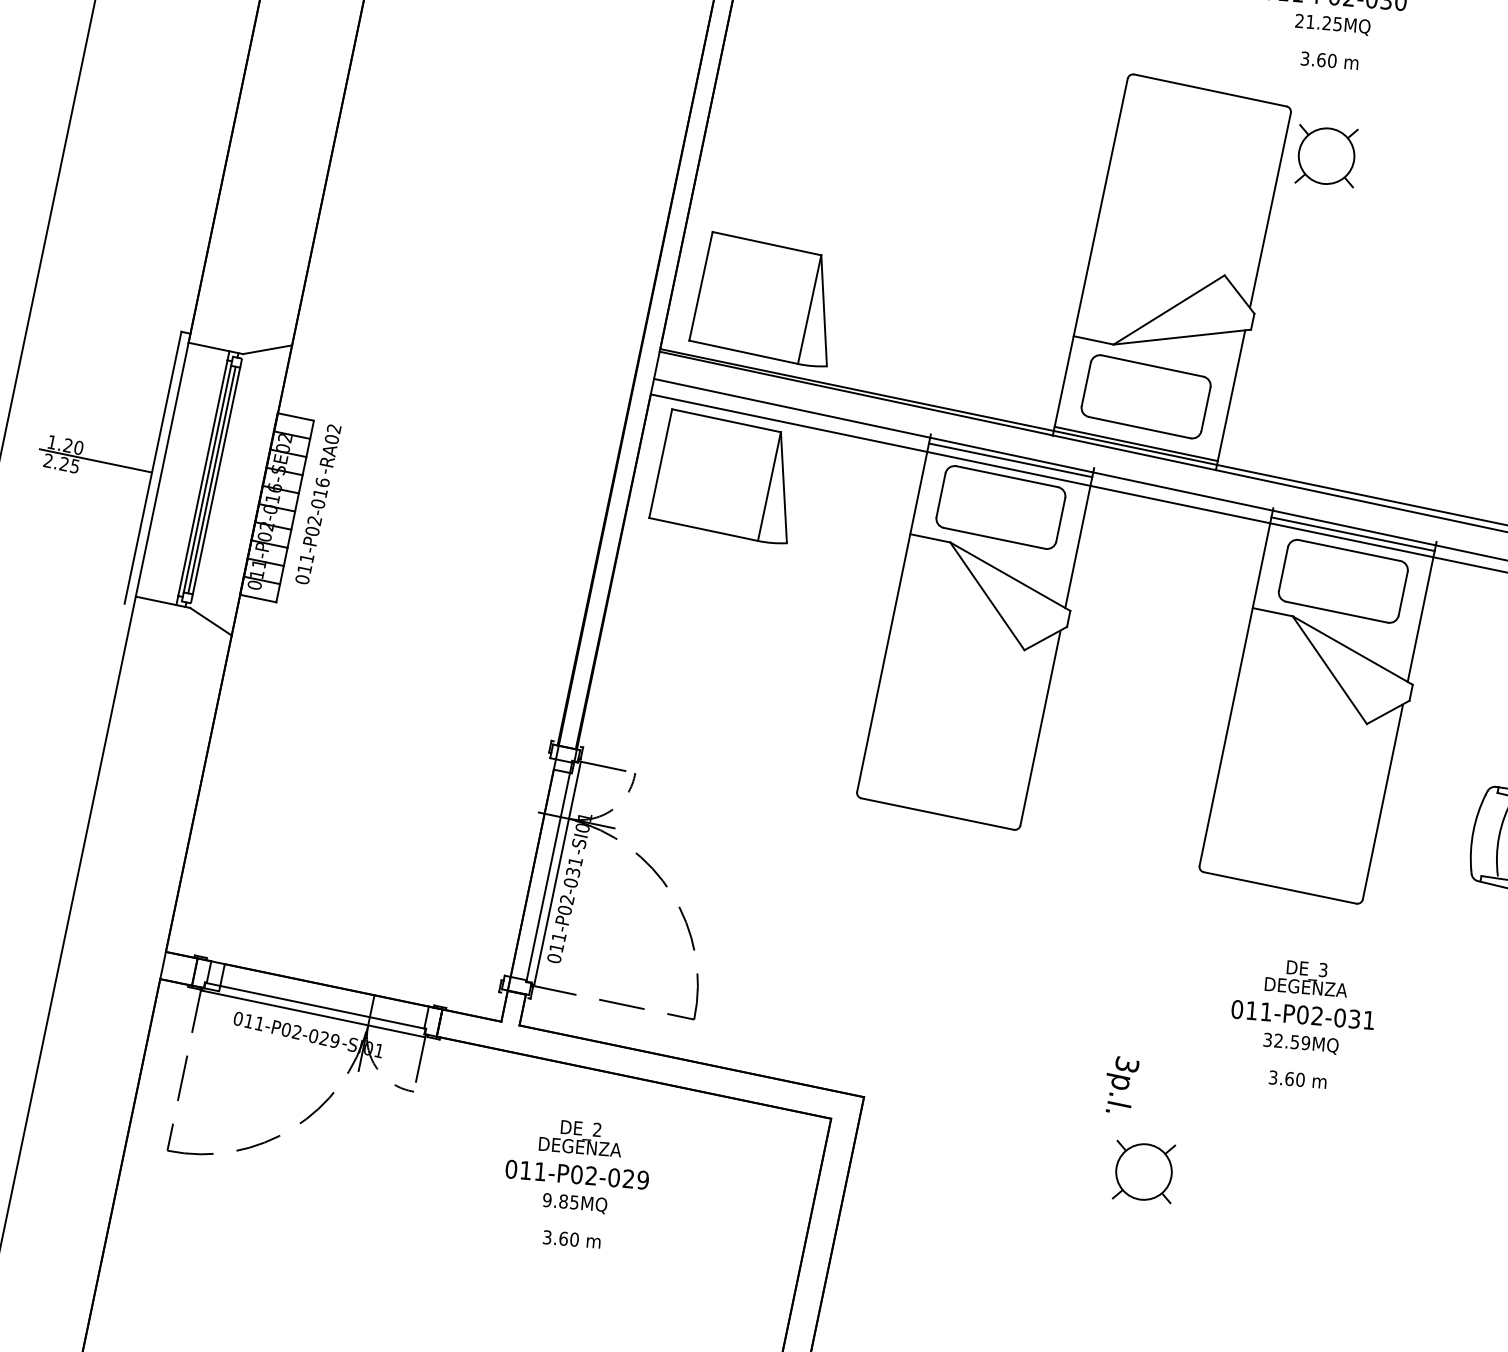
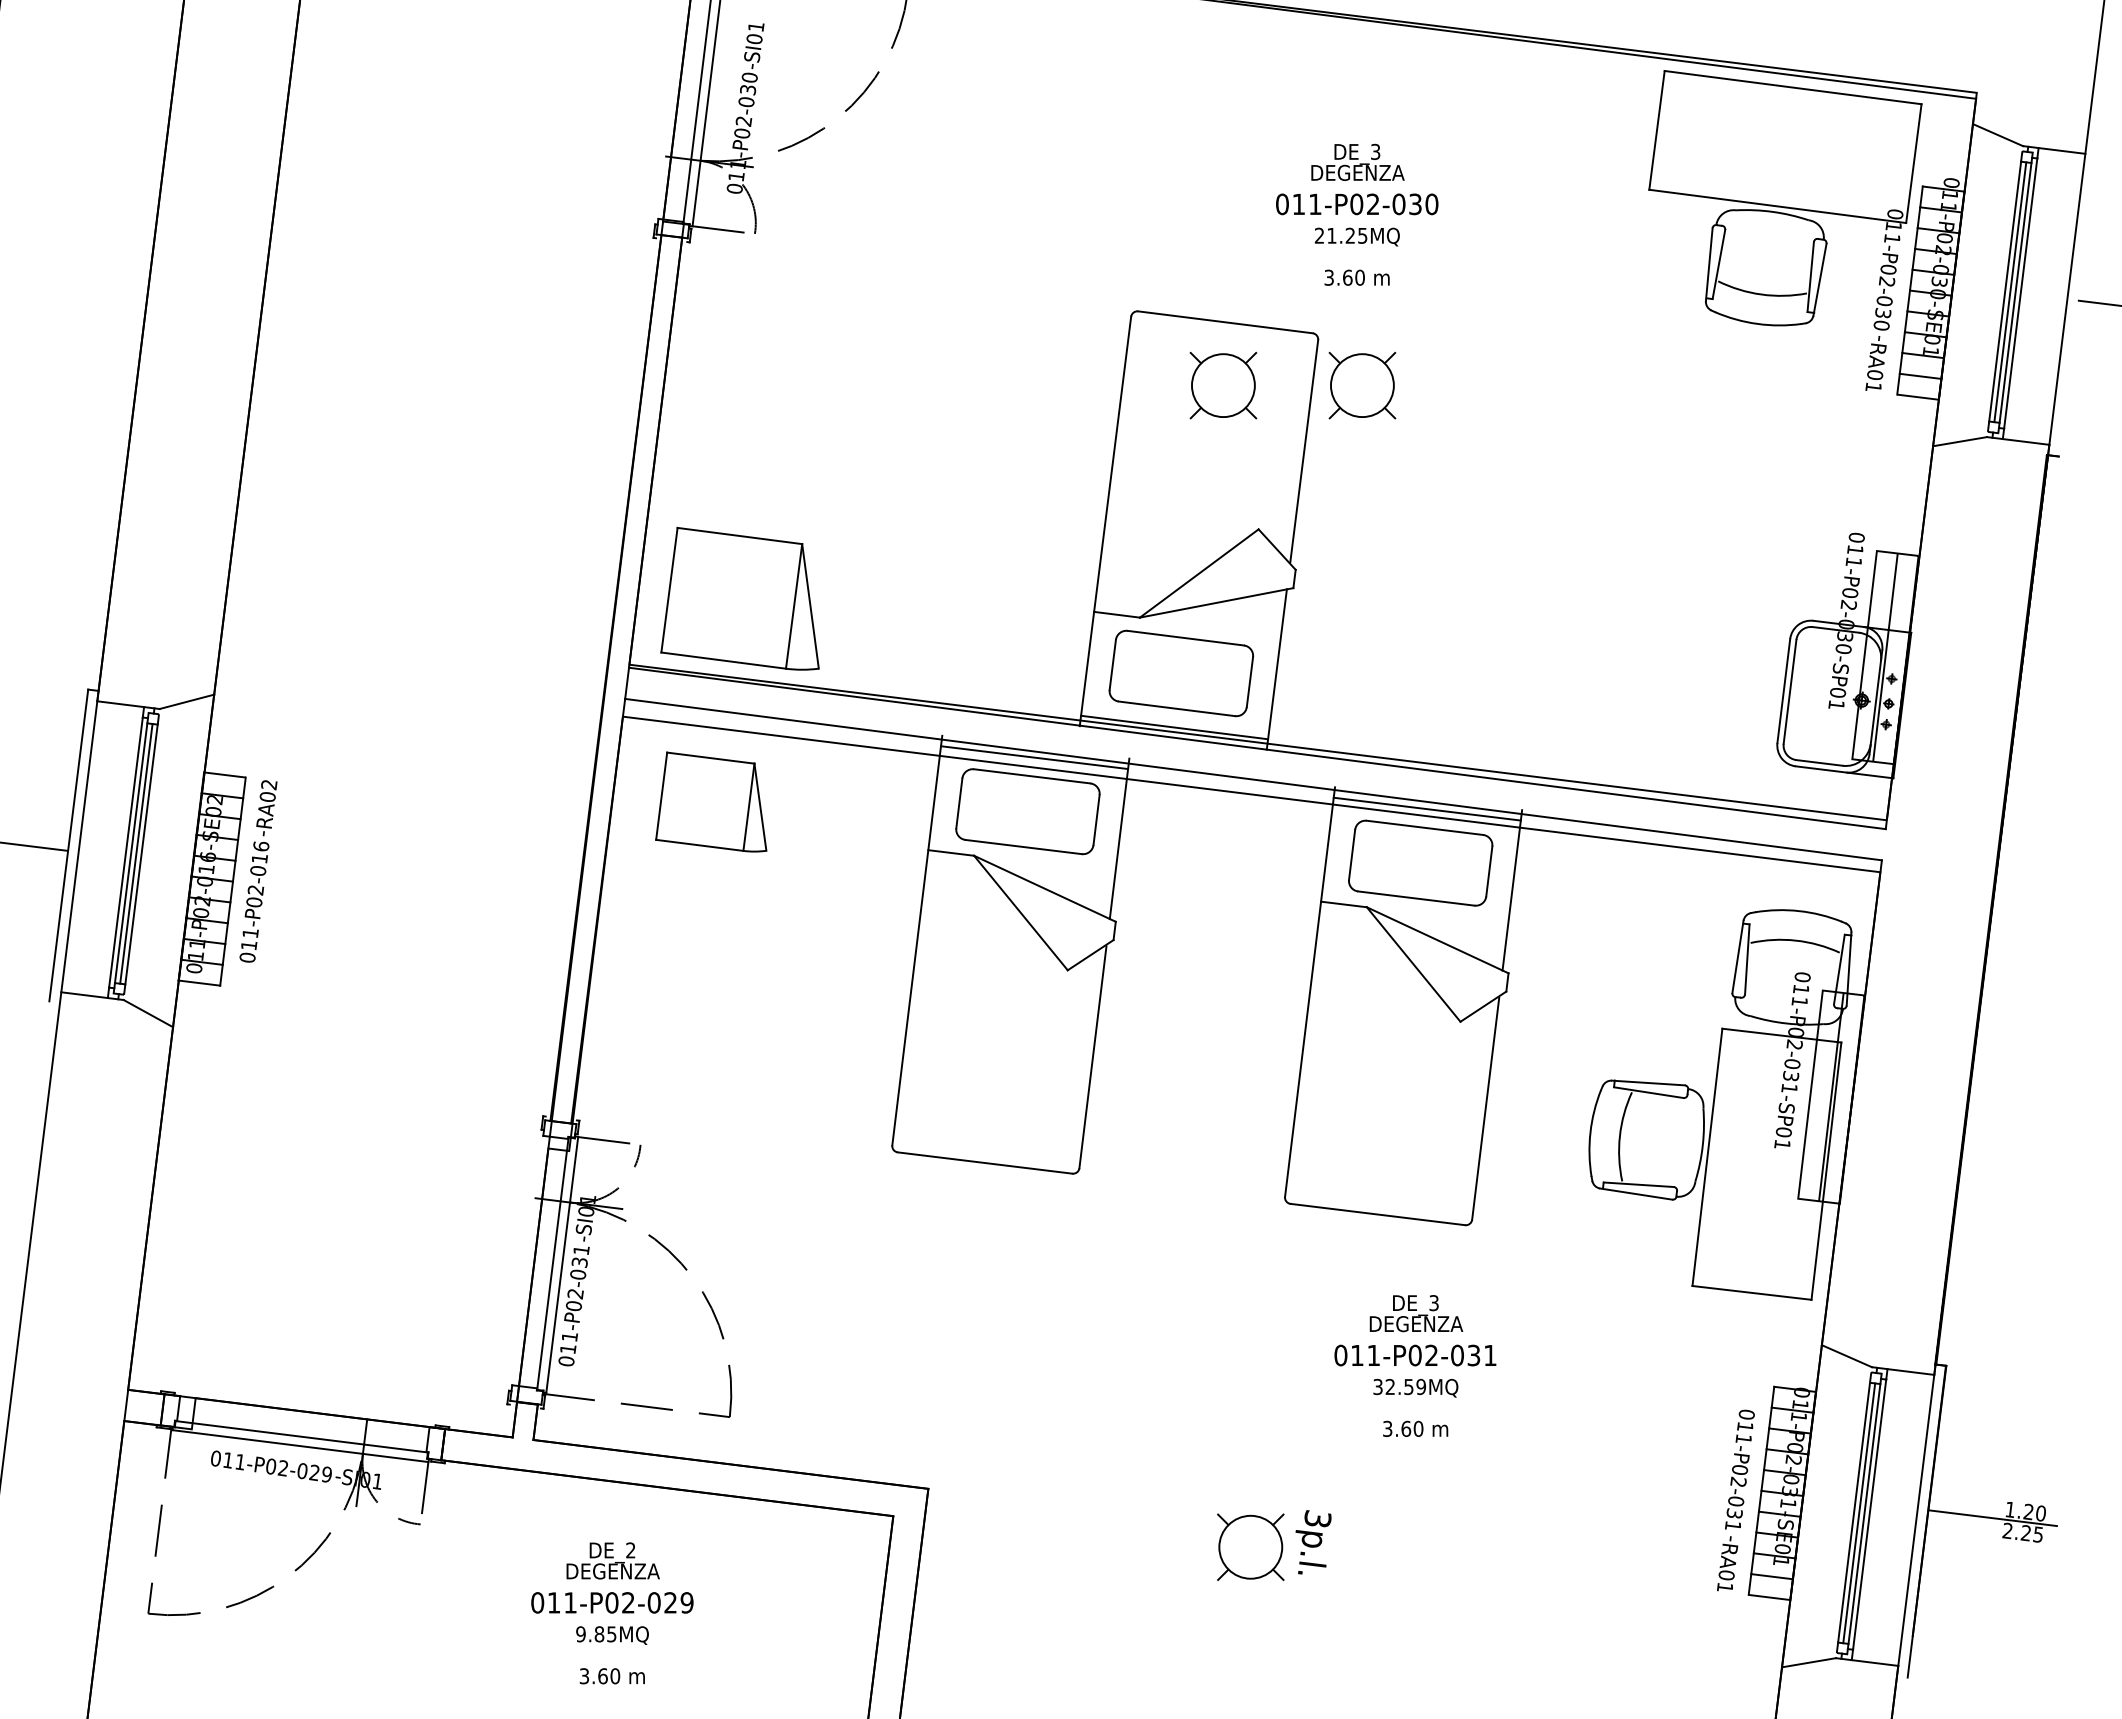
part: (1204, 146) -> (1223, 385), added
part: (721, 475) -> (710, 801), size x0.7
text: (1121, 1085) -> (1313, 1542), moved

